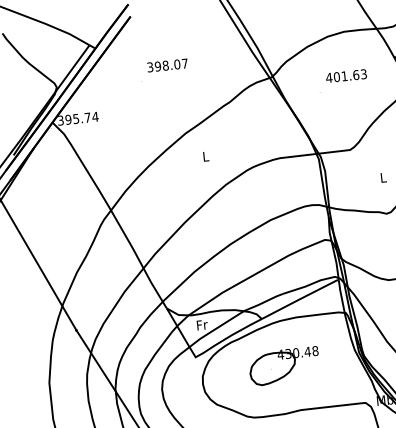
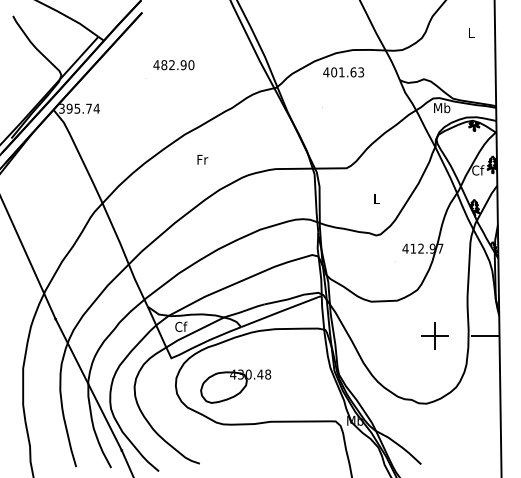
text: (167, 65) -> (173, 65), 398.07 -> 482.90
text: (346, 76) -> (343, 72), moved
text: (205, 156) -> (202, 159), L -> Fr
text: (202, 324) -> (181, 326), Fr -> Cf
part: (284, 366) -> (235, 386), moved

